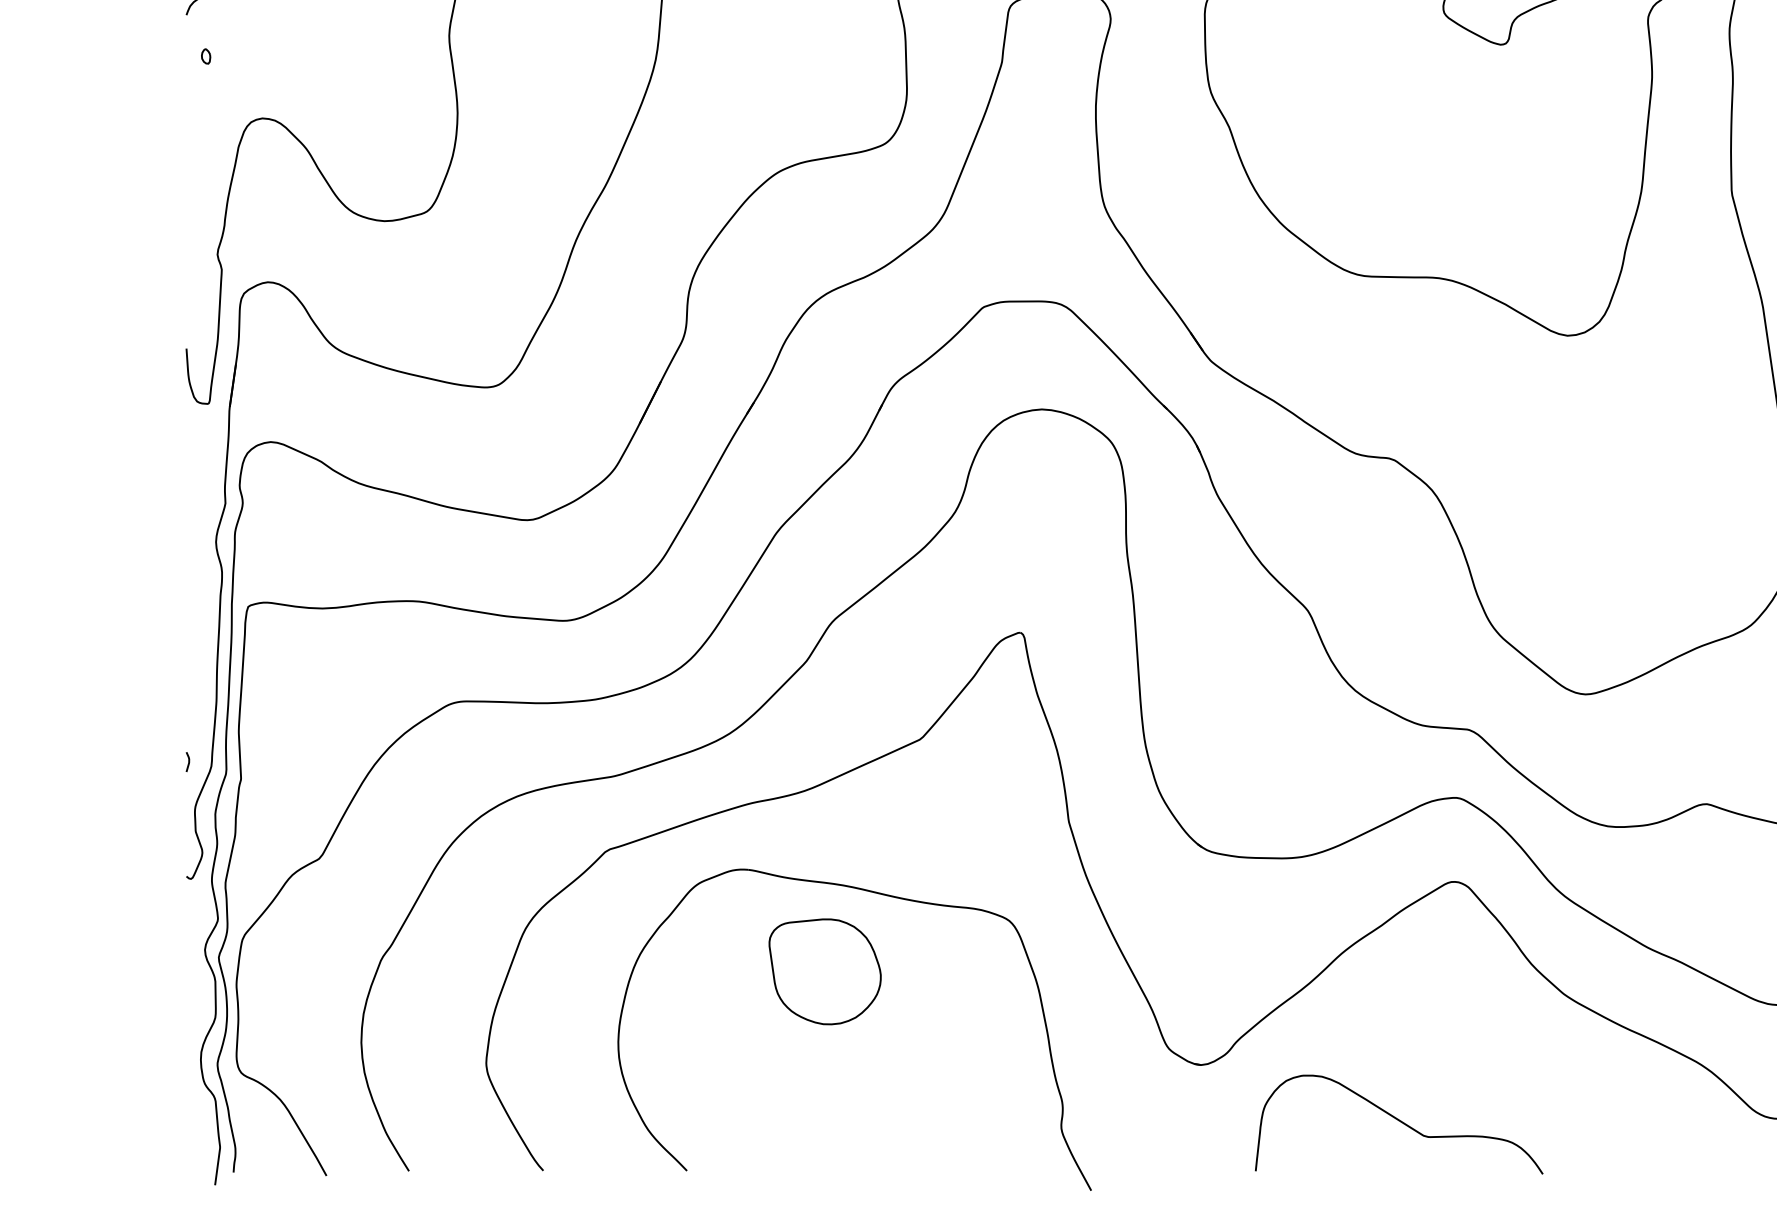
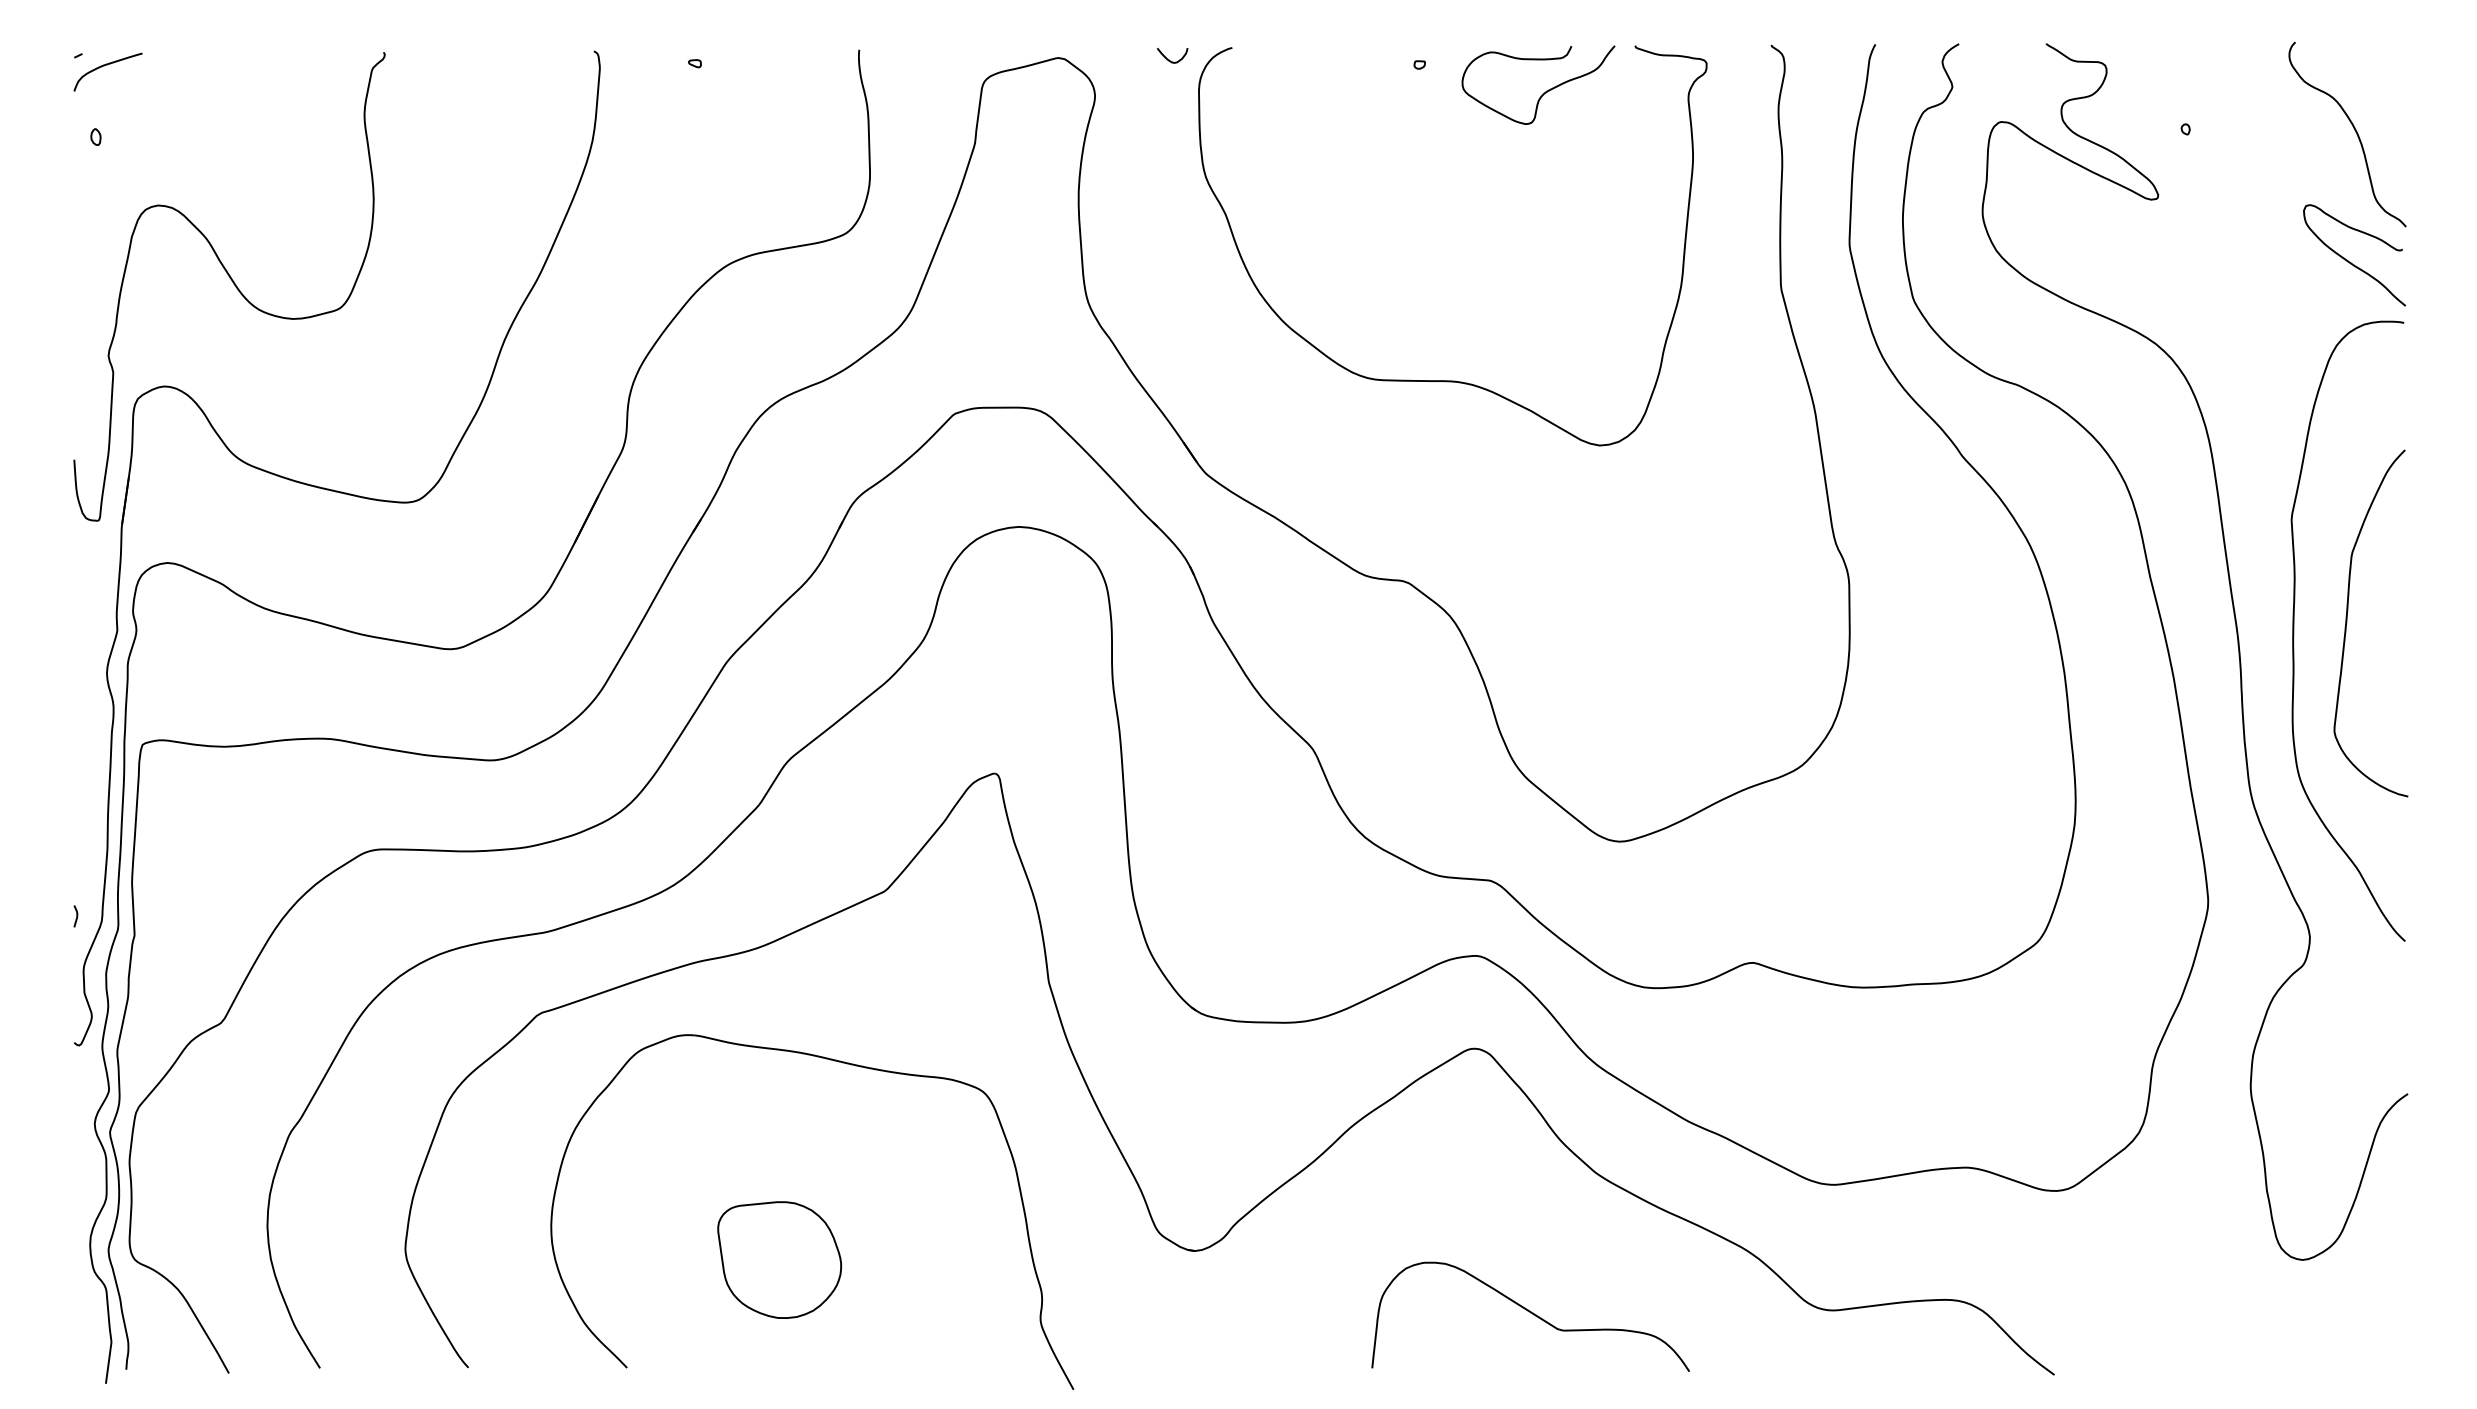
part: (824, 971) -> (779, 1259), moved
curve: (1400, 1122) -> (1532, 1314), moved

